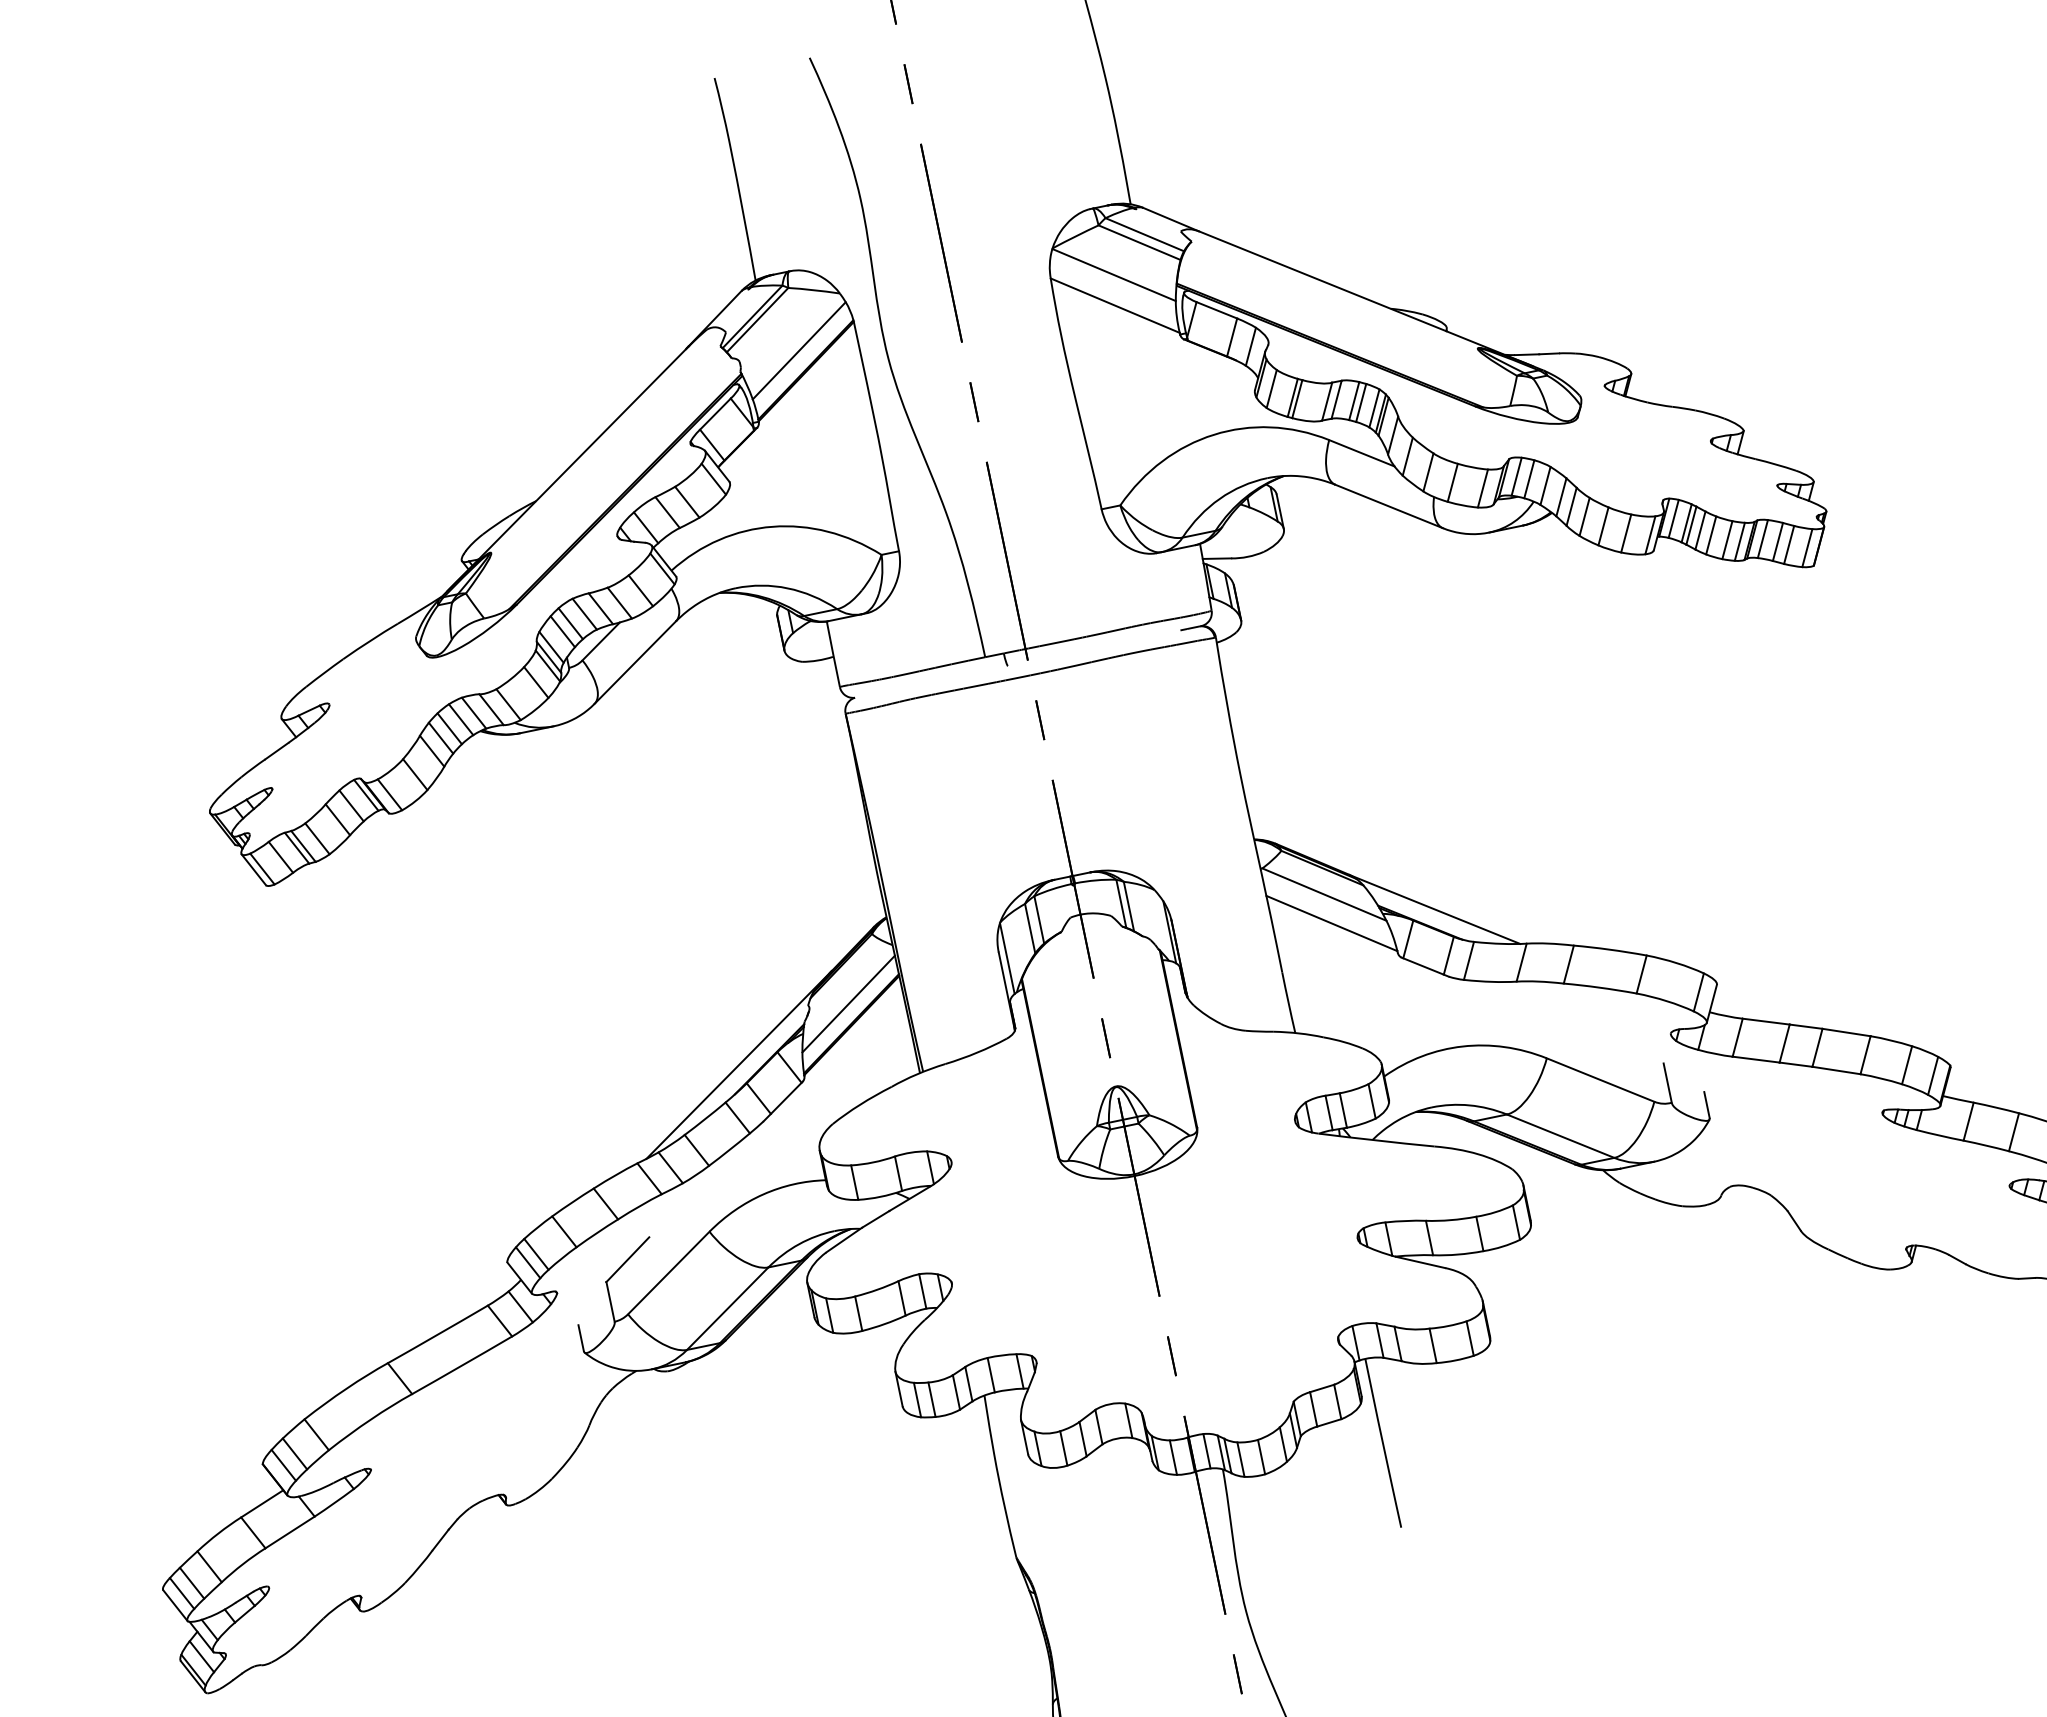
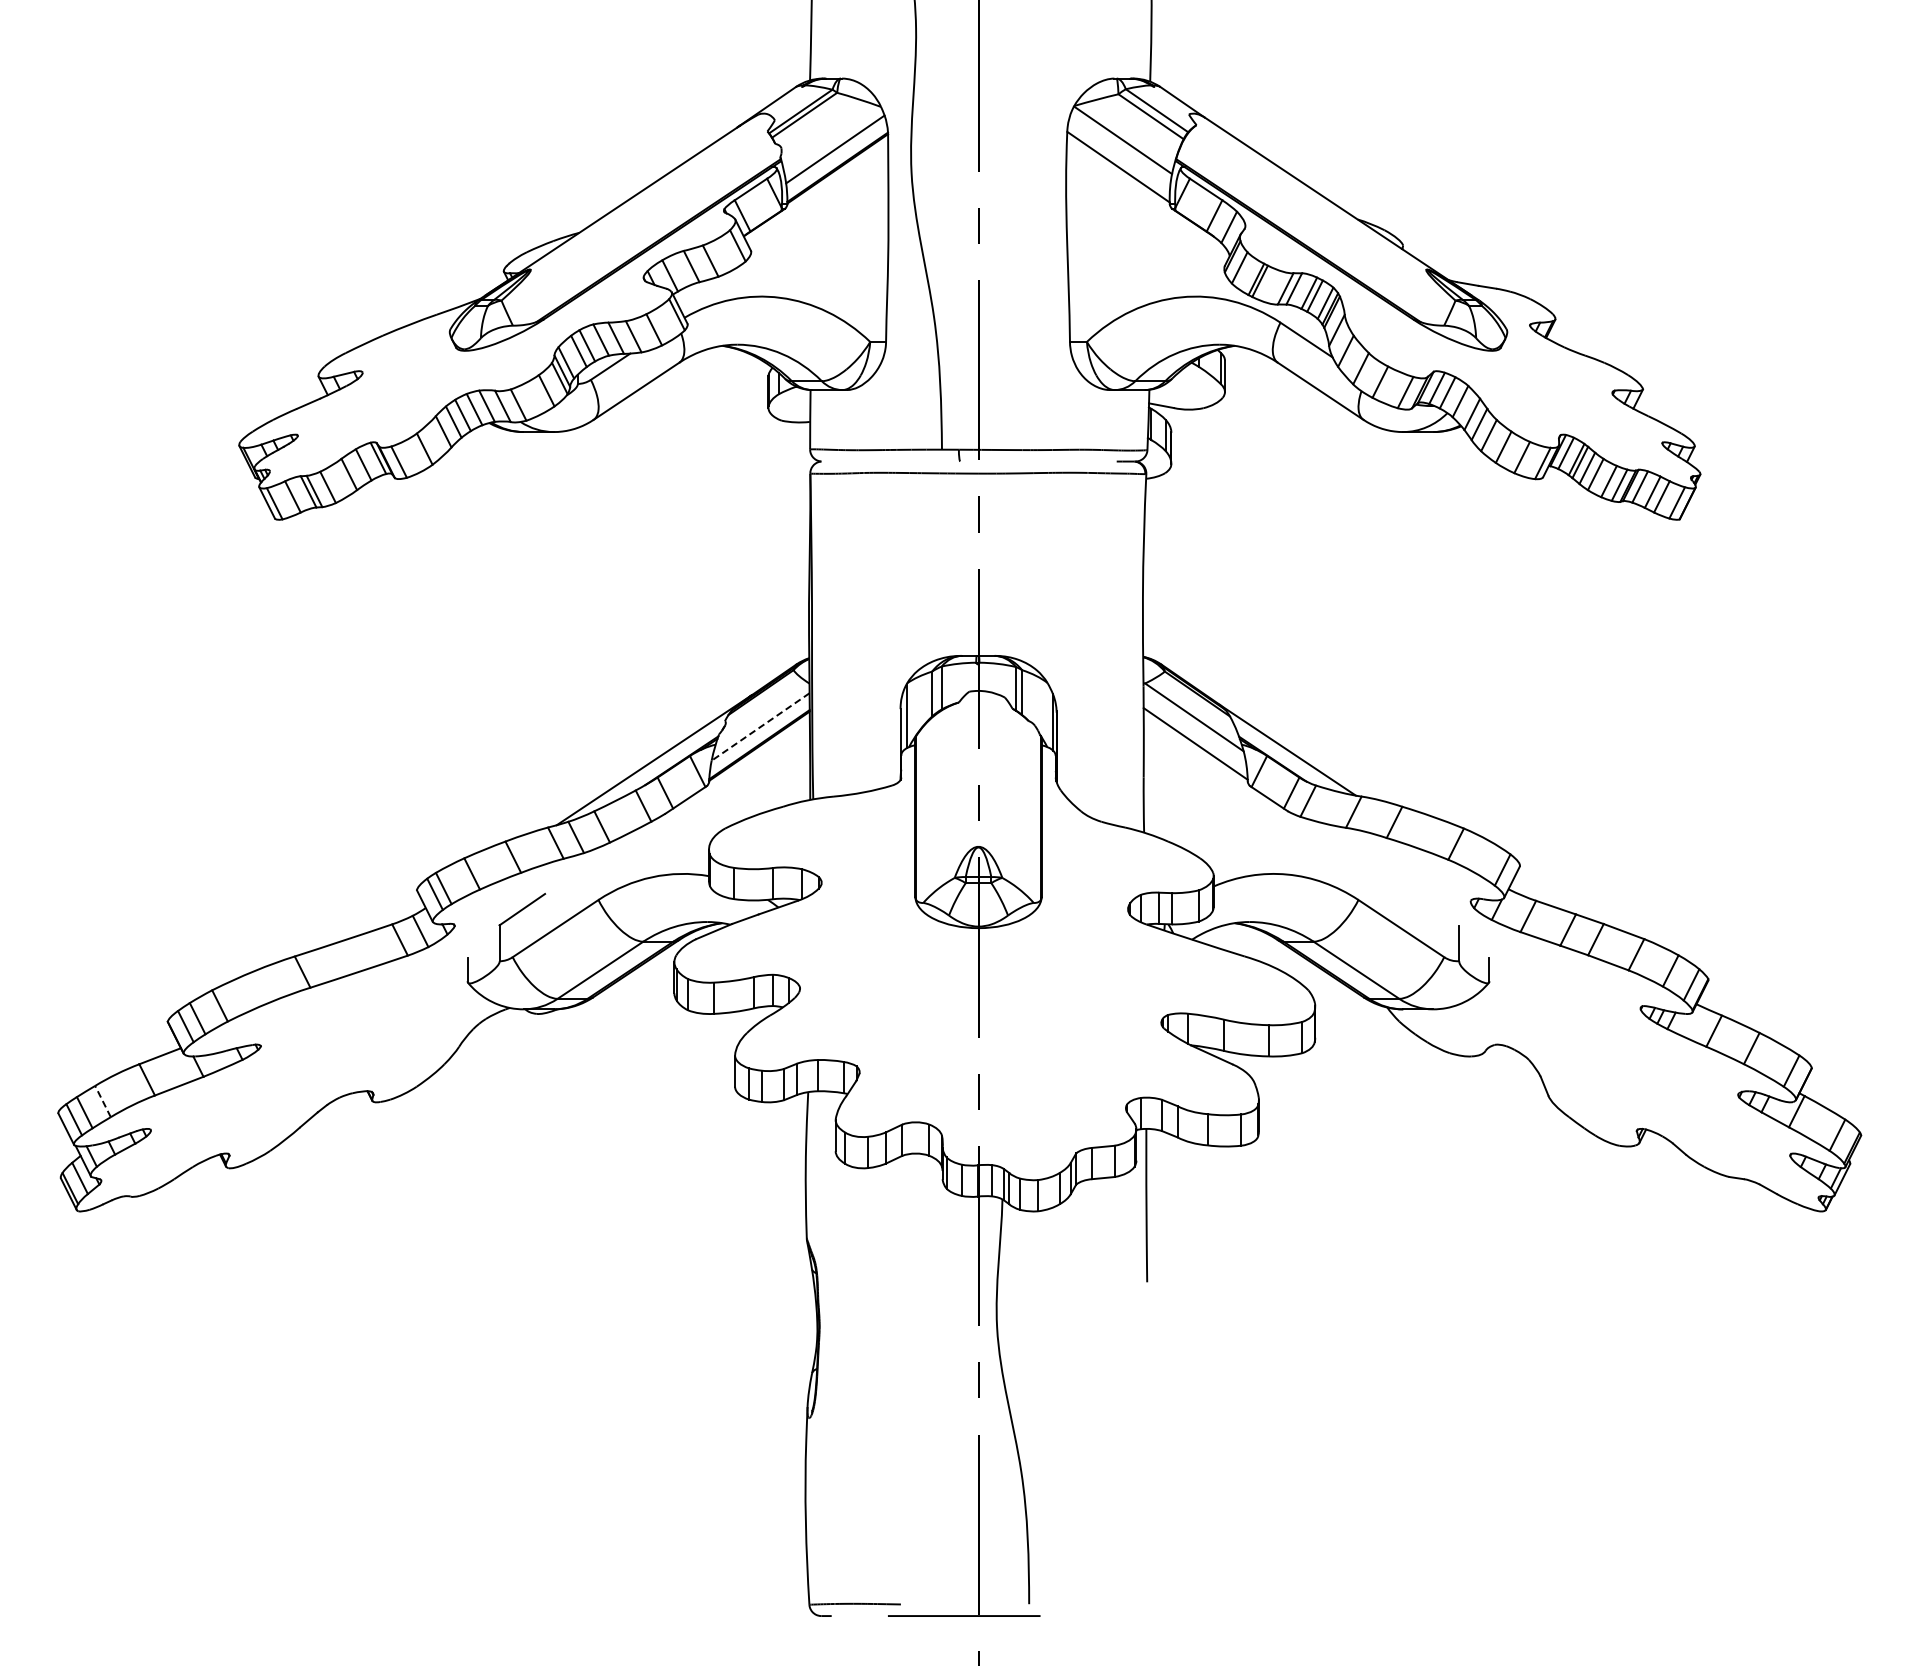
line: (848, 1004) -> (760, 727), solid -> dashed
line: (209, 1566) -> (102, 1101), solid -> dashed

